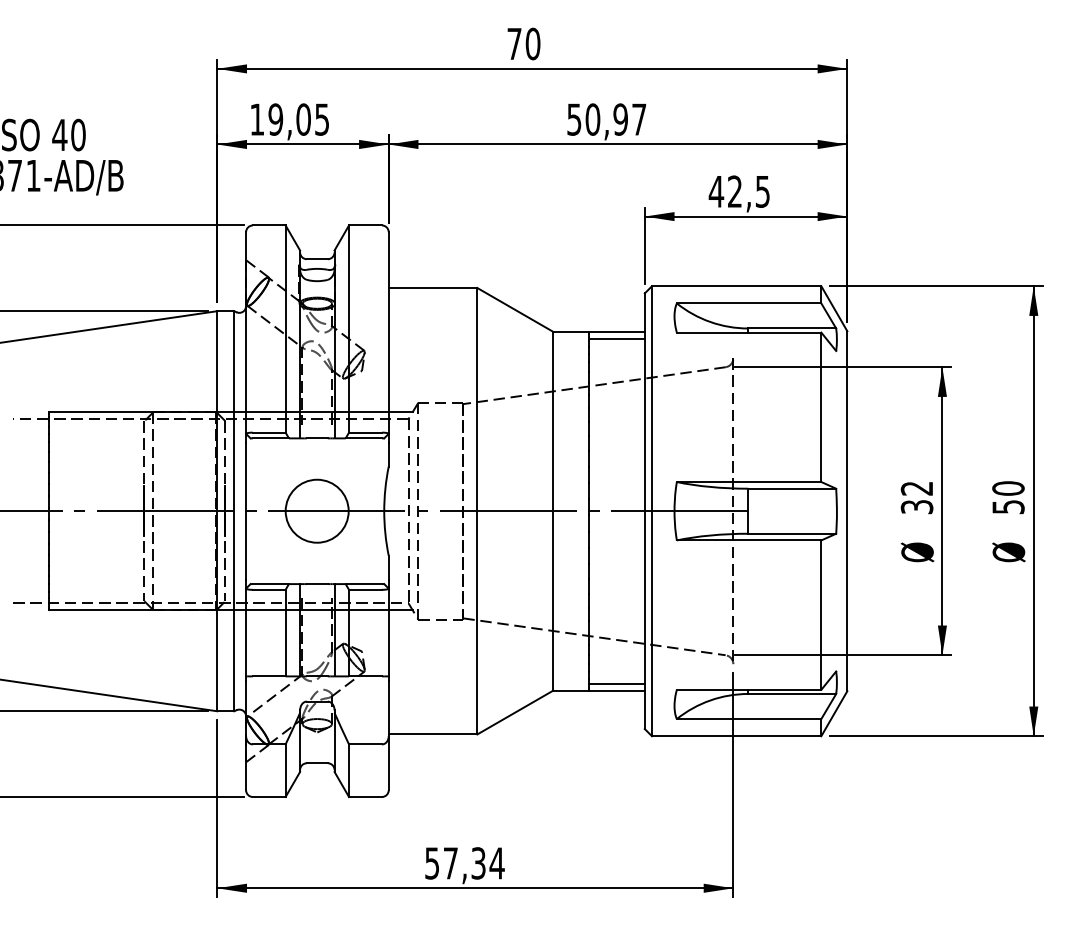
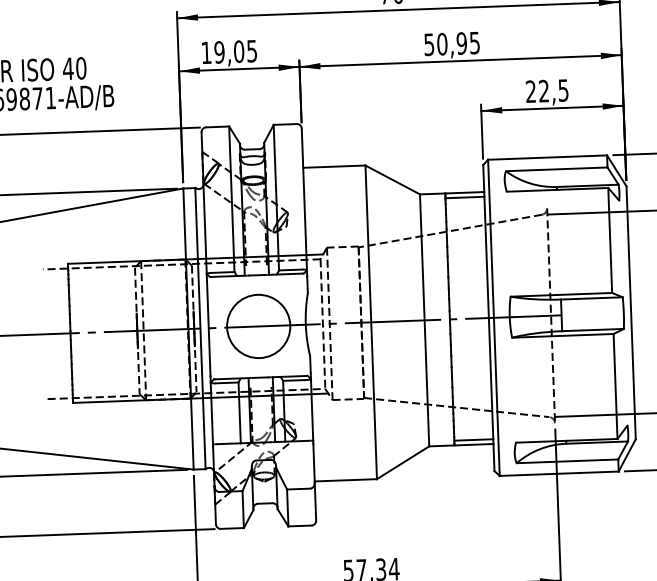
text: (639, 119) -> (475, 42), 50,97 -> 50,95
text: (716, 191) -> (530, 91), 42,5 -> 22,5
circle: (317, 511) -> (258, 326), size x1.43

